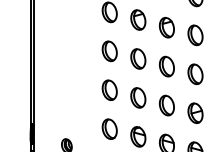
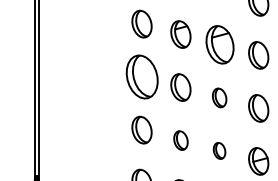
part: (166, 27) -> (219, 44), size x1.4
part: (109, 51) -> (141, 77), size x1.6
part: (166, 66) -> (219, 97), size x0.7
part: (138, 97) -> (181, 139), size x0.7
part: (166, 105) -> (219, 150), size x0.6

